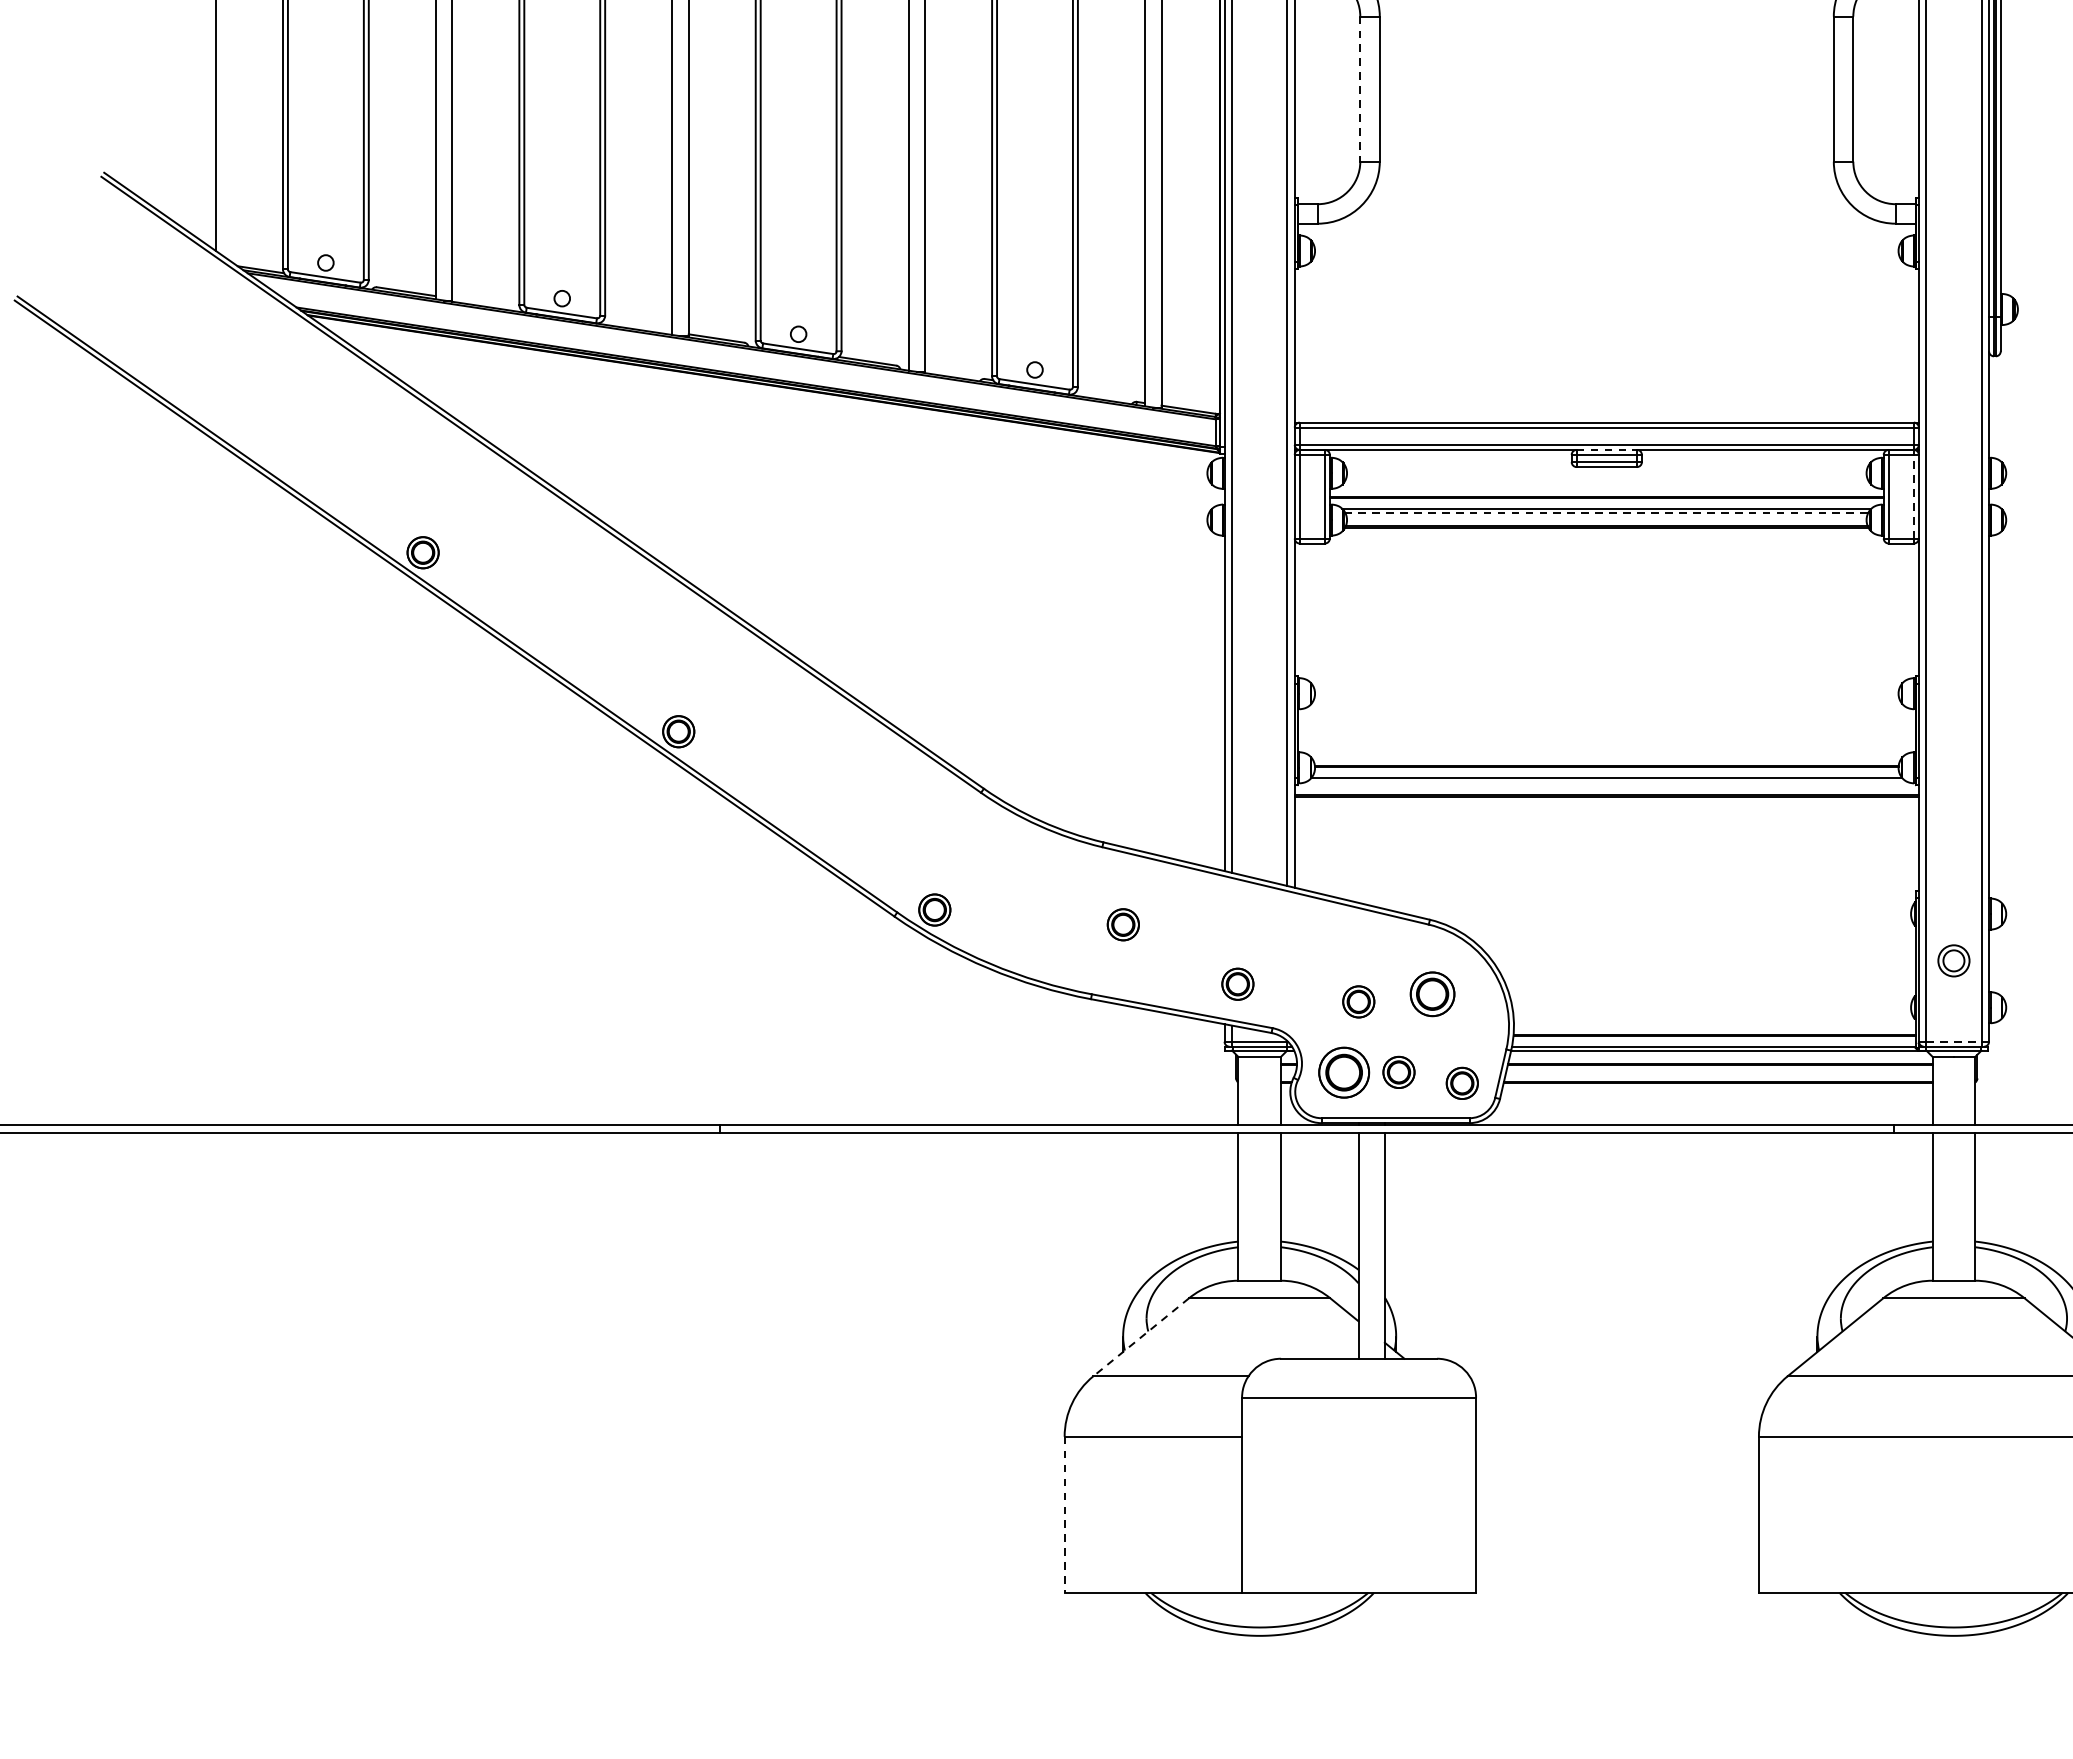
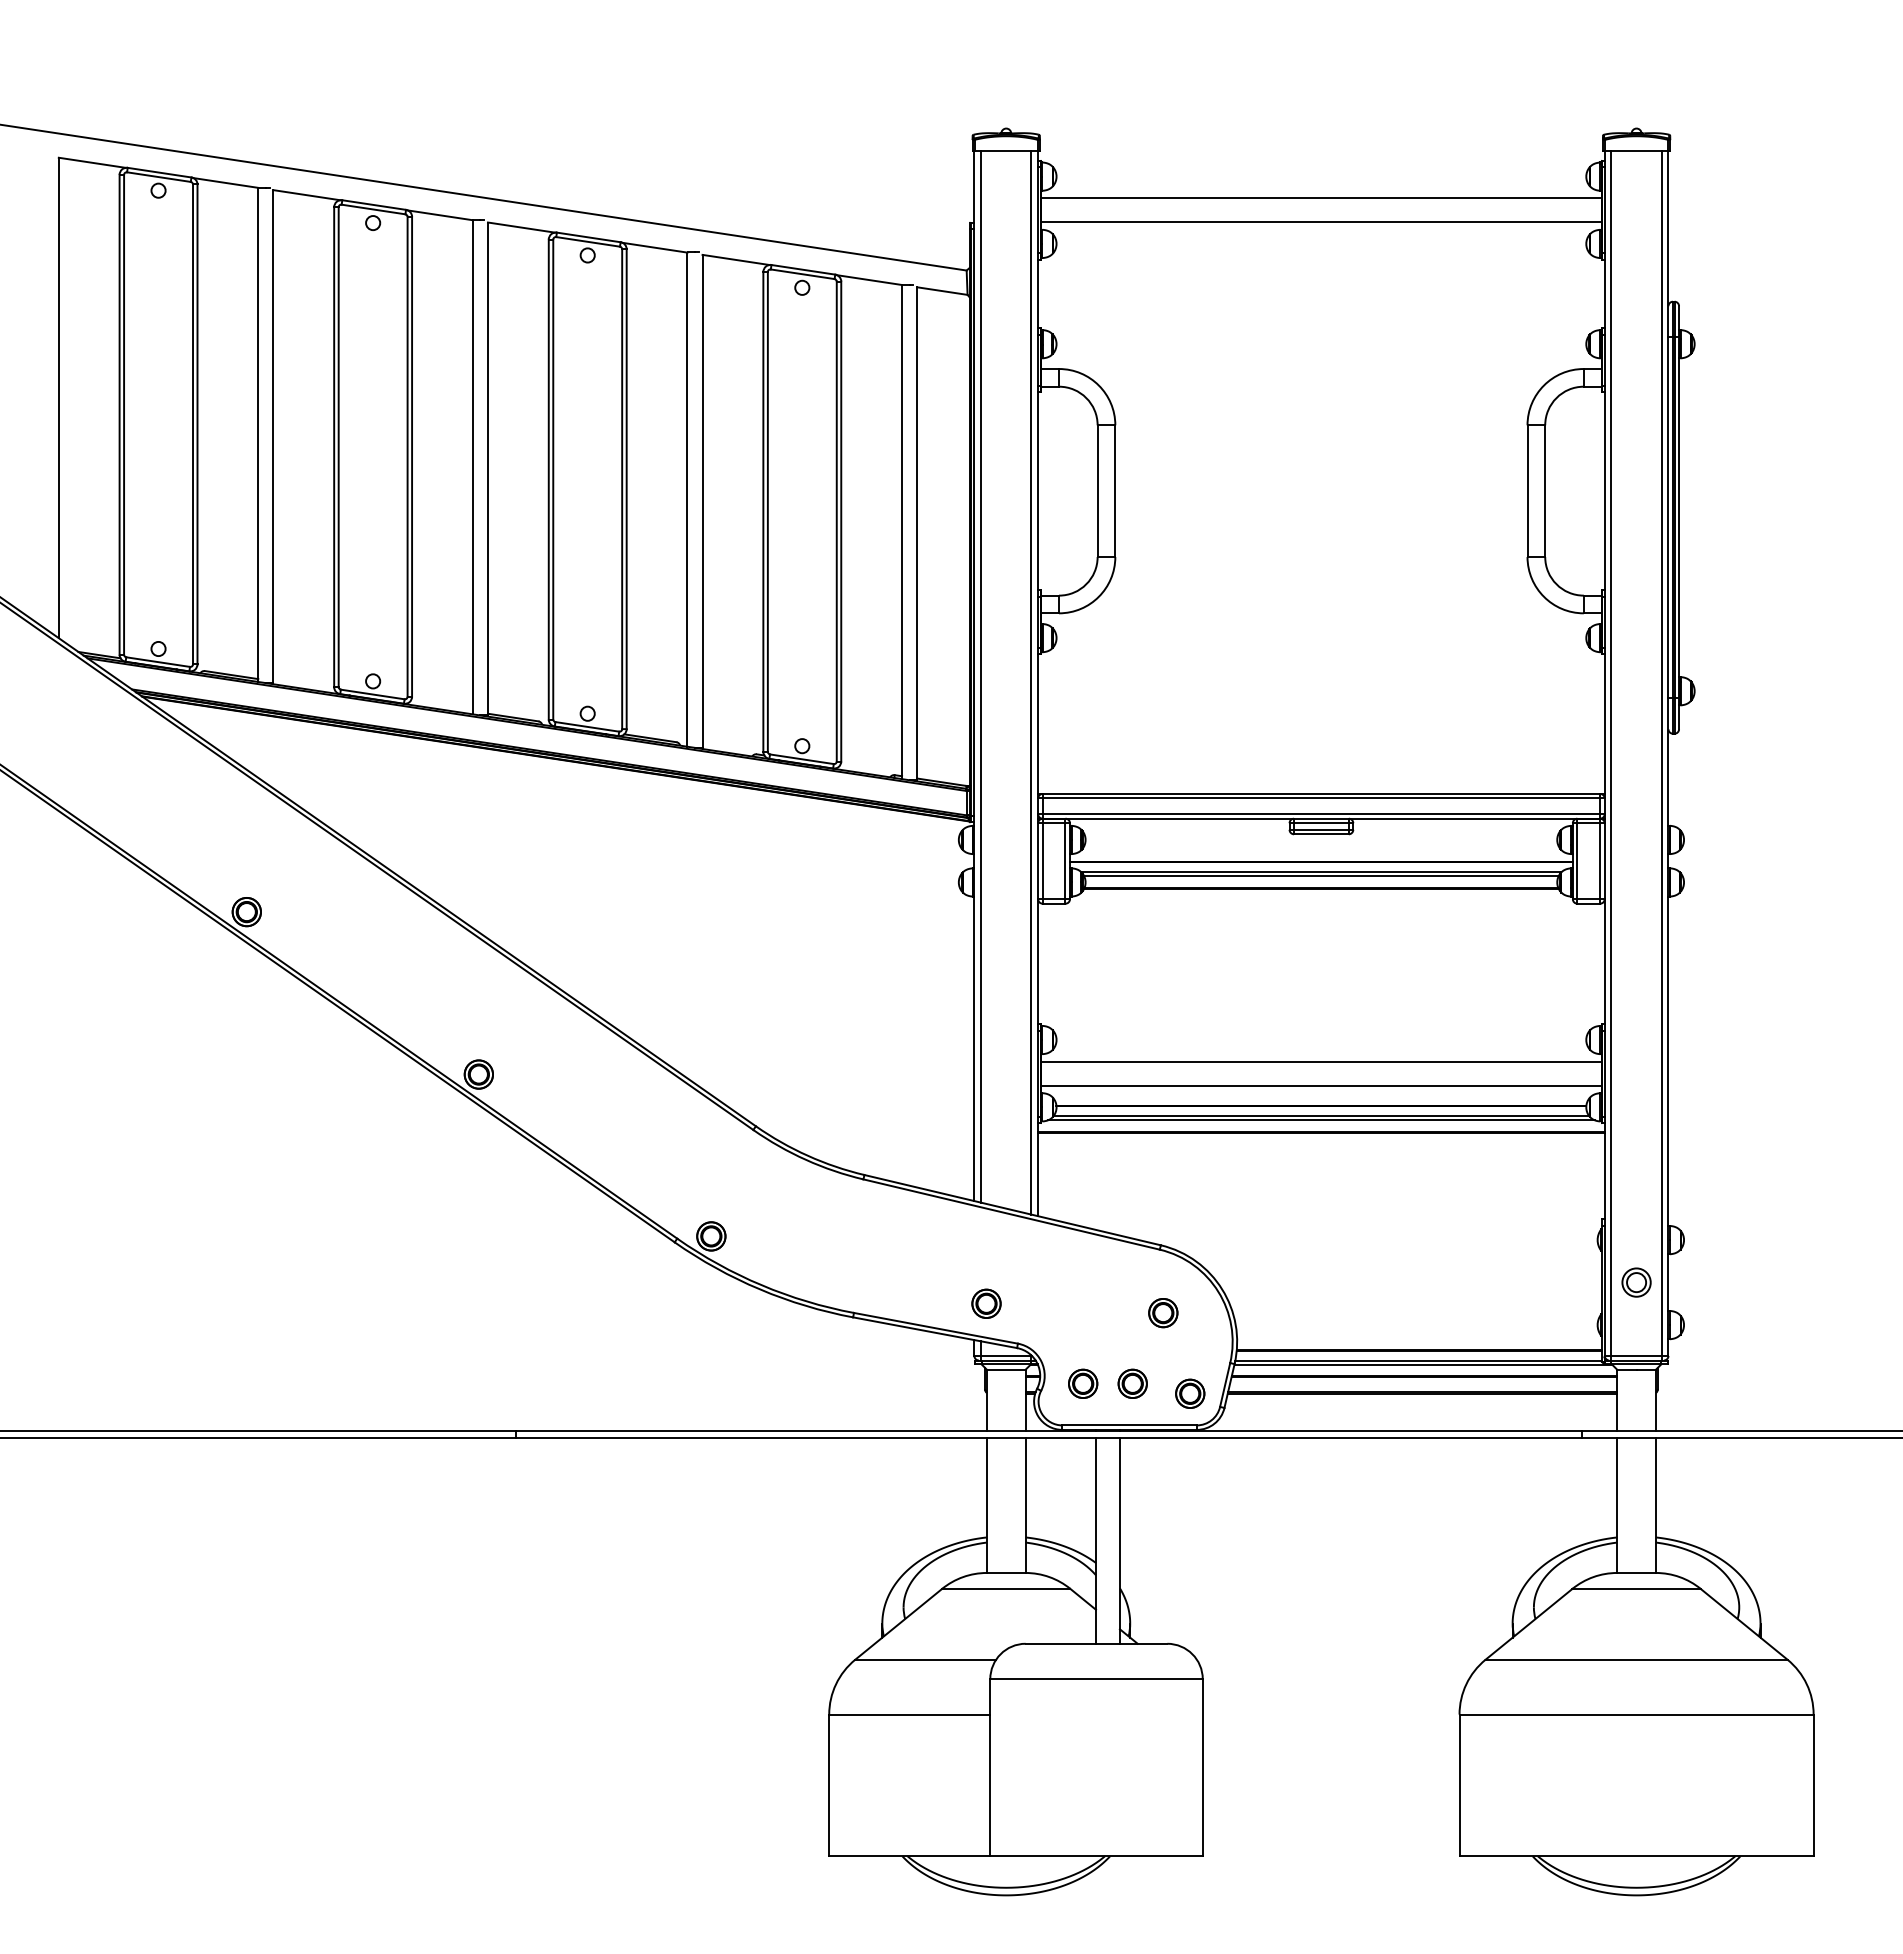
line: (1360, 89) -> (1097, 491), dashed -> solid
line: (1606, 449) -> (1321, 818), dashed -> solid
line: (1914, 497) -> (1600, 861), dashed -> solid
line: (1605, 513) -> (1320, 876), dashed -> solid
line: (1605, 717) -> (1320, 1061), added
line: (1605, 743) -> (1320, 1085), added
line: (1606, 782) -> (1321, 1120), added
part: (1123, 924) -> (882, 1249), removed
part: (1432, 994) -> (1163, 1313), size x0.71
part: (1359, 1001) -> (1096, 1319), removed
line: (1954, 1042) -> (1637, 1356), dashed -> solid
part: (1344, 1072) -> (1083, 1383), size x0.62
line: (1140, 1337) -> (898, 1624), dashed -> solid
line: (1064, 1514) -> (829, 1785), dashed -> solid

